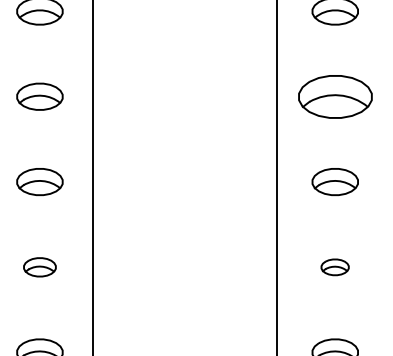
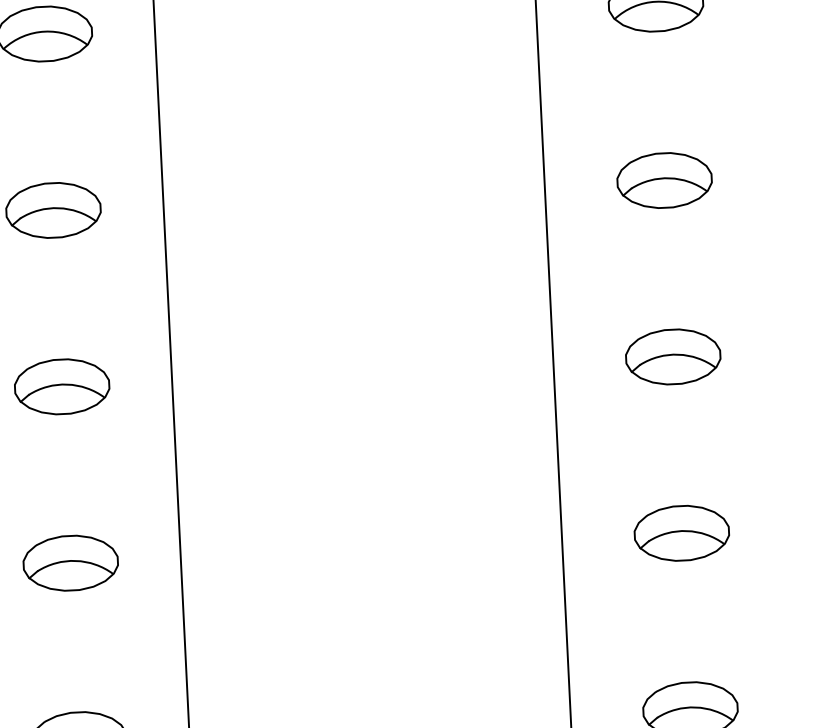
part: (334, 96) -> (662, 180), size x0.62
part: (39, 267) -> (69, 563), size x1.43
part: (334, 267) -> (680, 533), size x1.67

